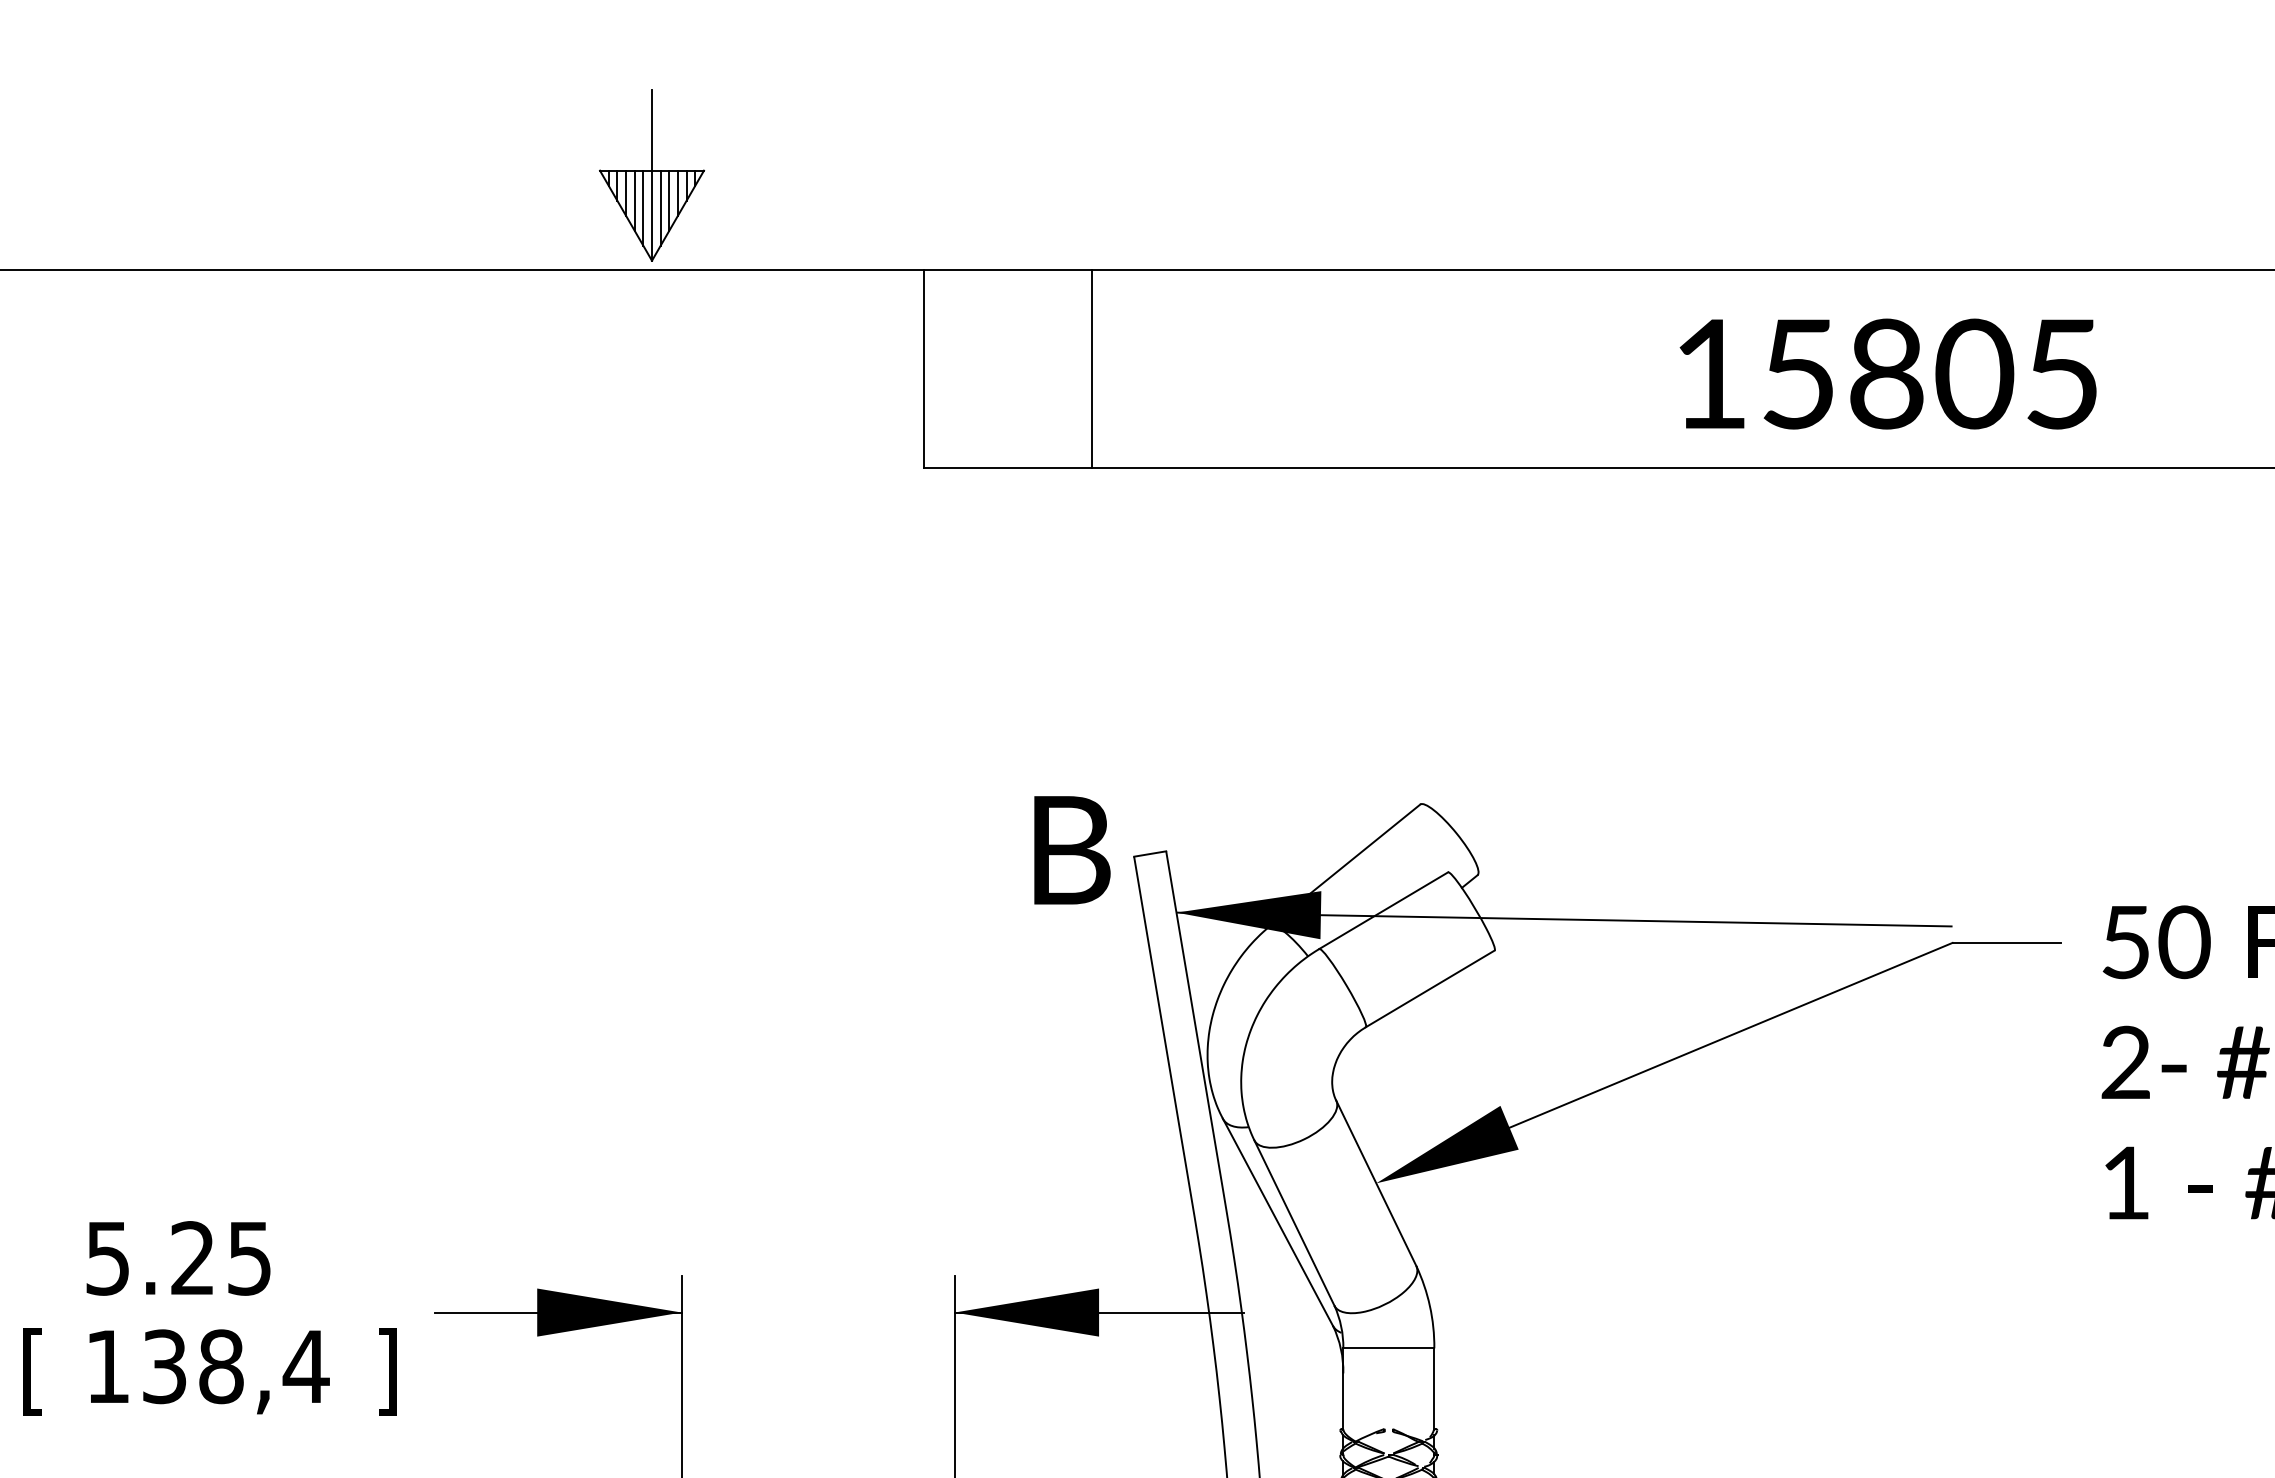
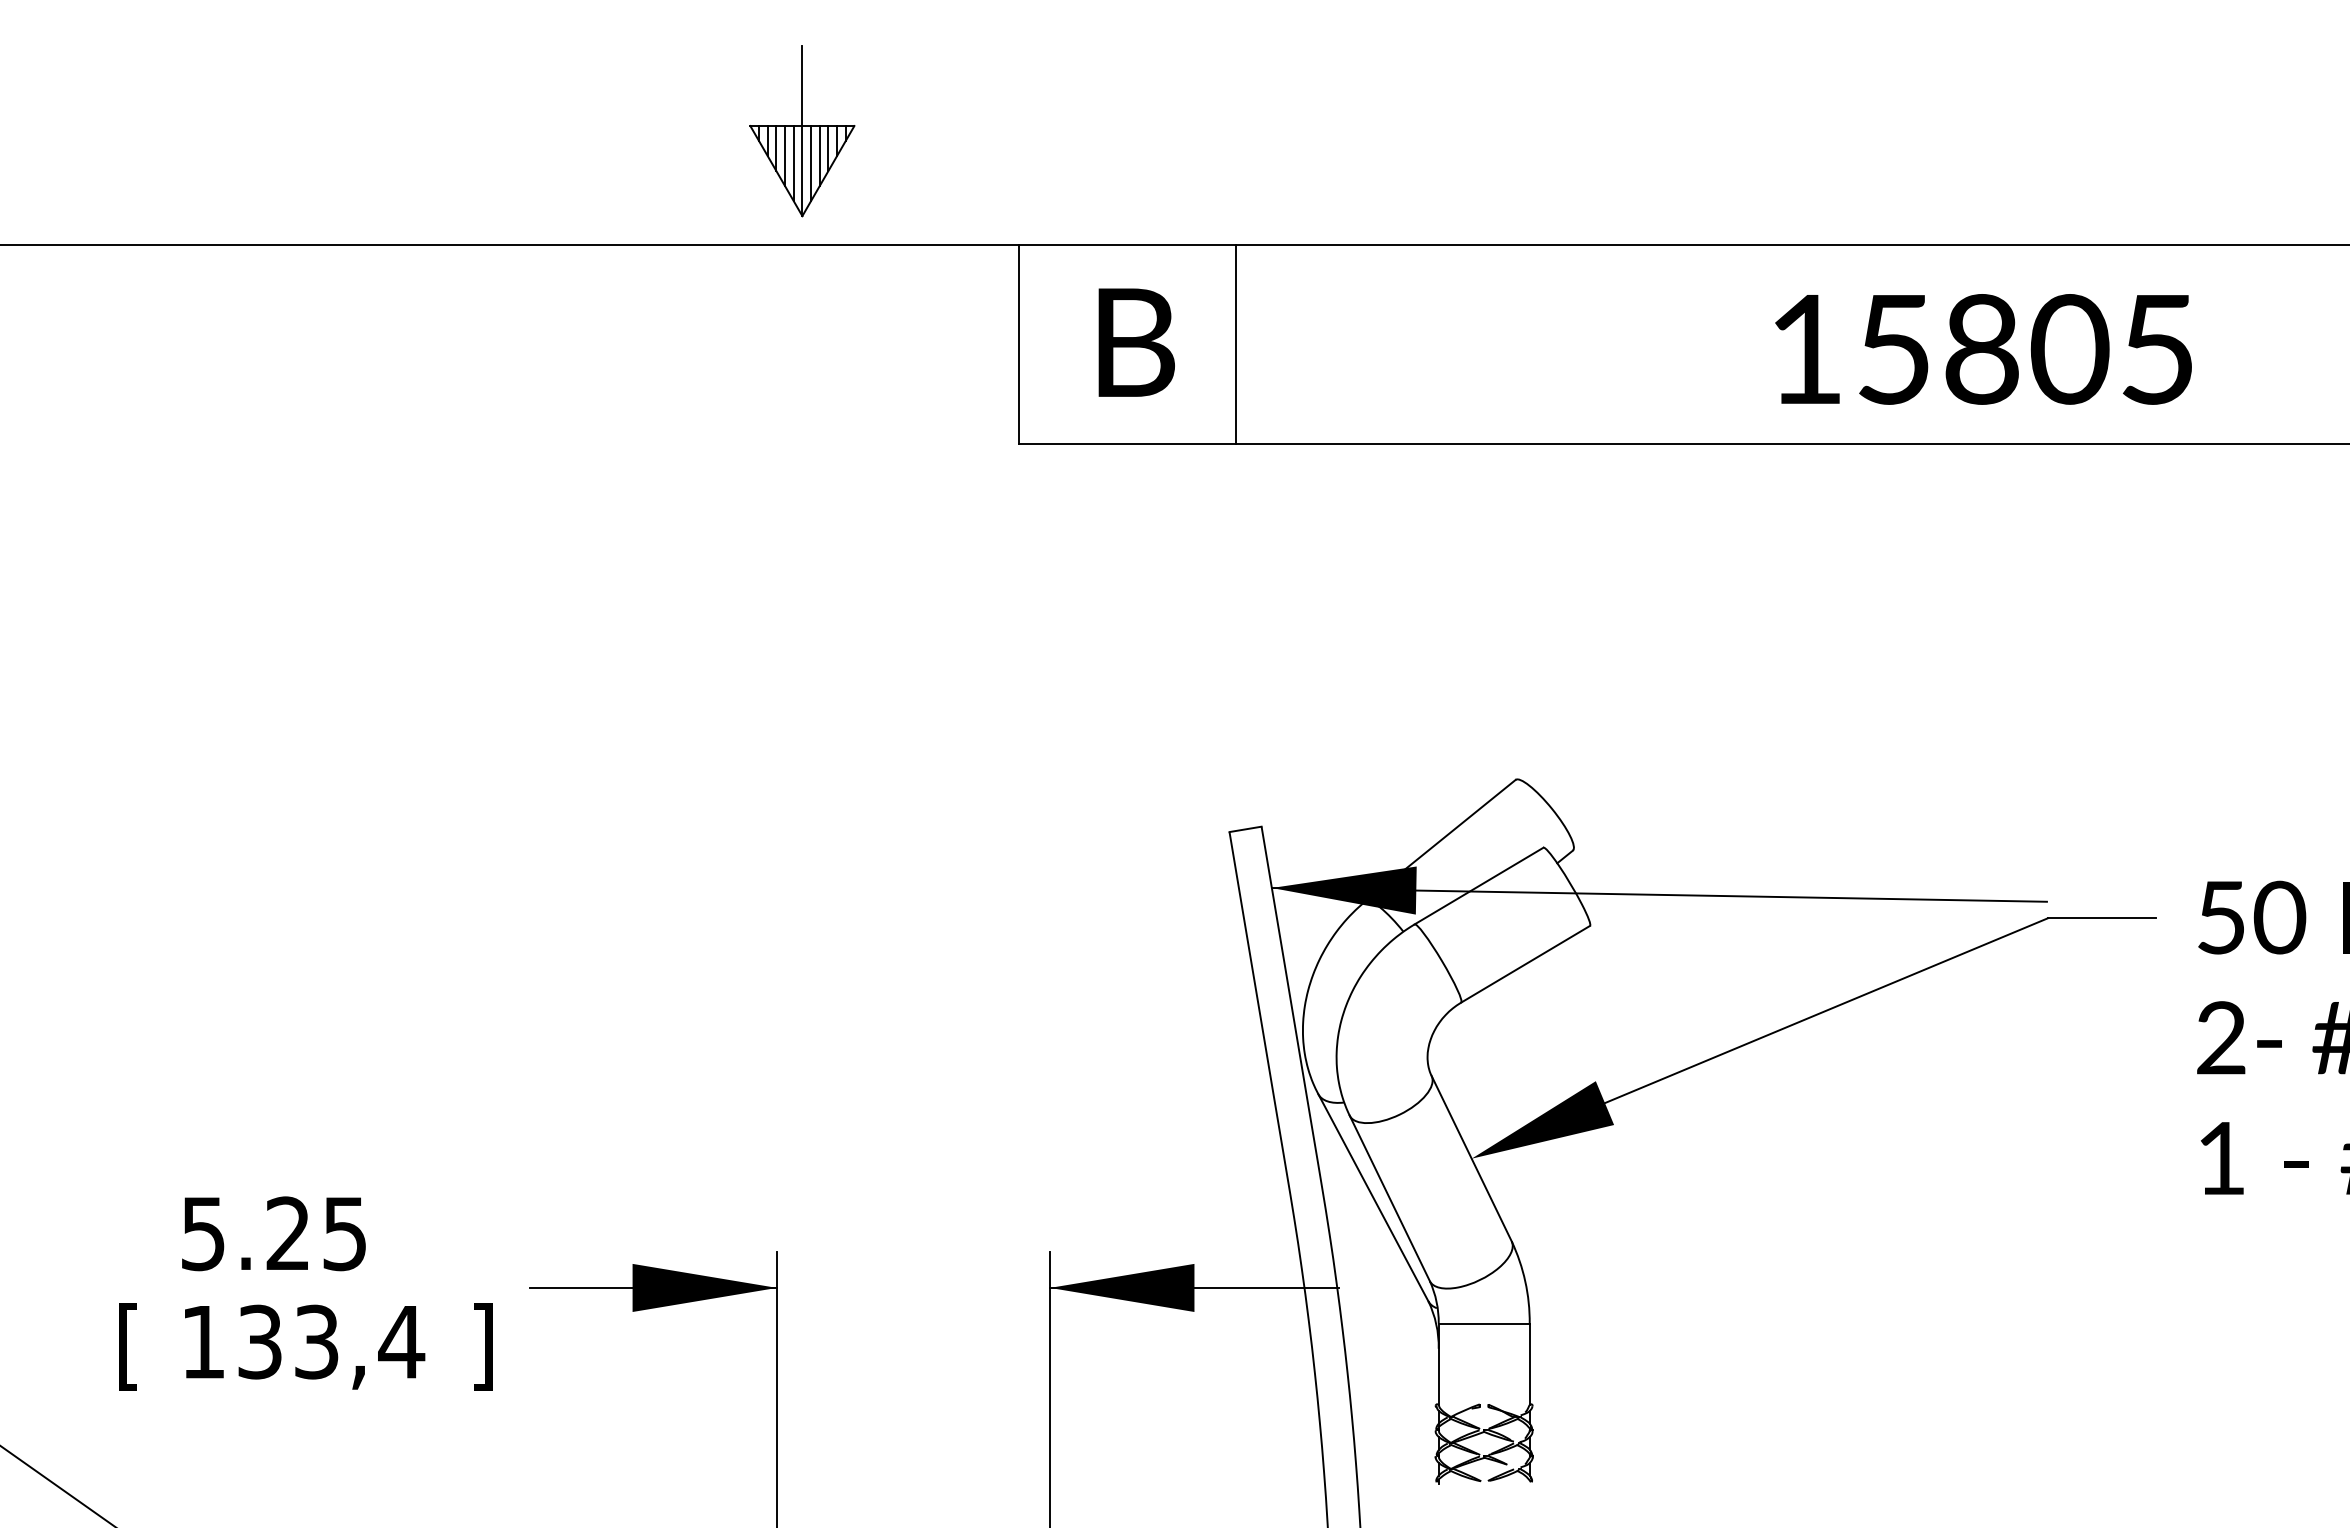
part: (652, 176) -> (802, 131), moved
line: (1092, 369) -> (1235, 344), moved
text: (1072, 850) -> (1136, 342), moved
text: (221, 1366) -> (316, 1341), 138,4 -> 133,4

